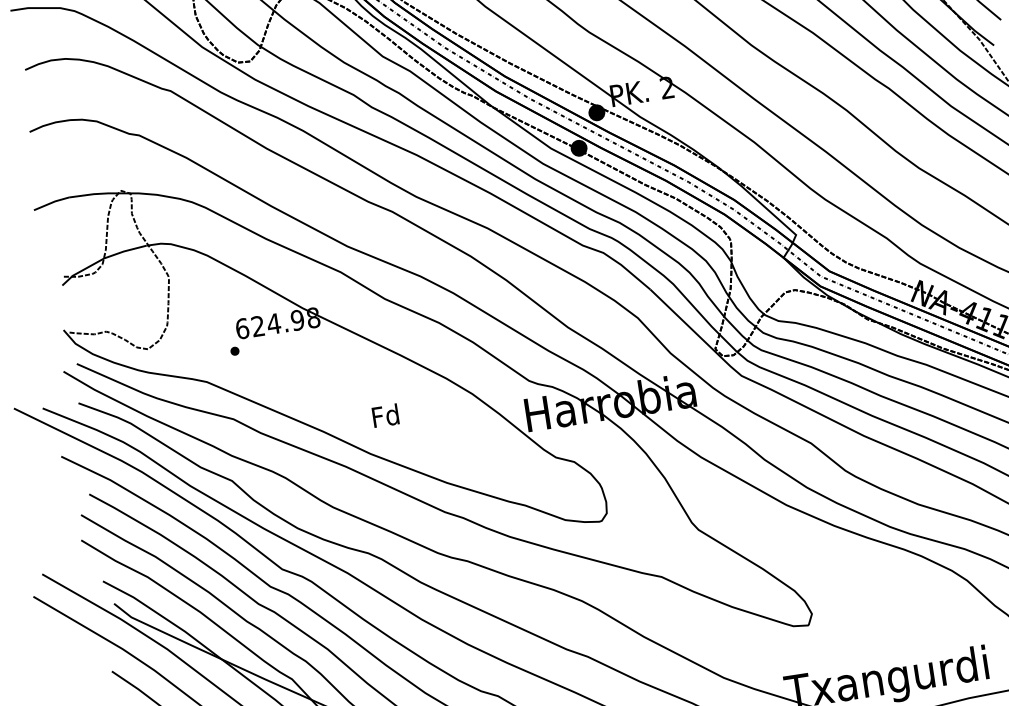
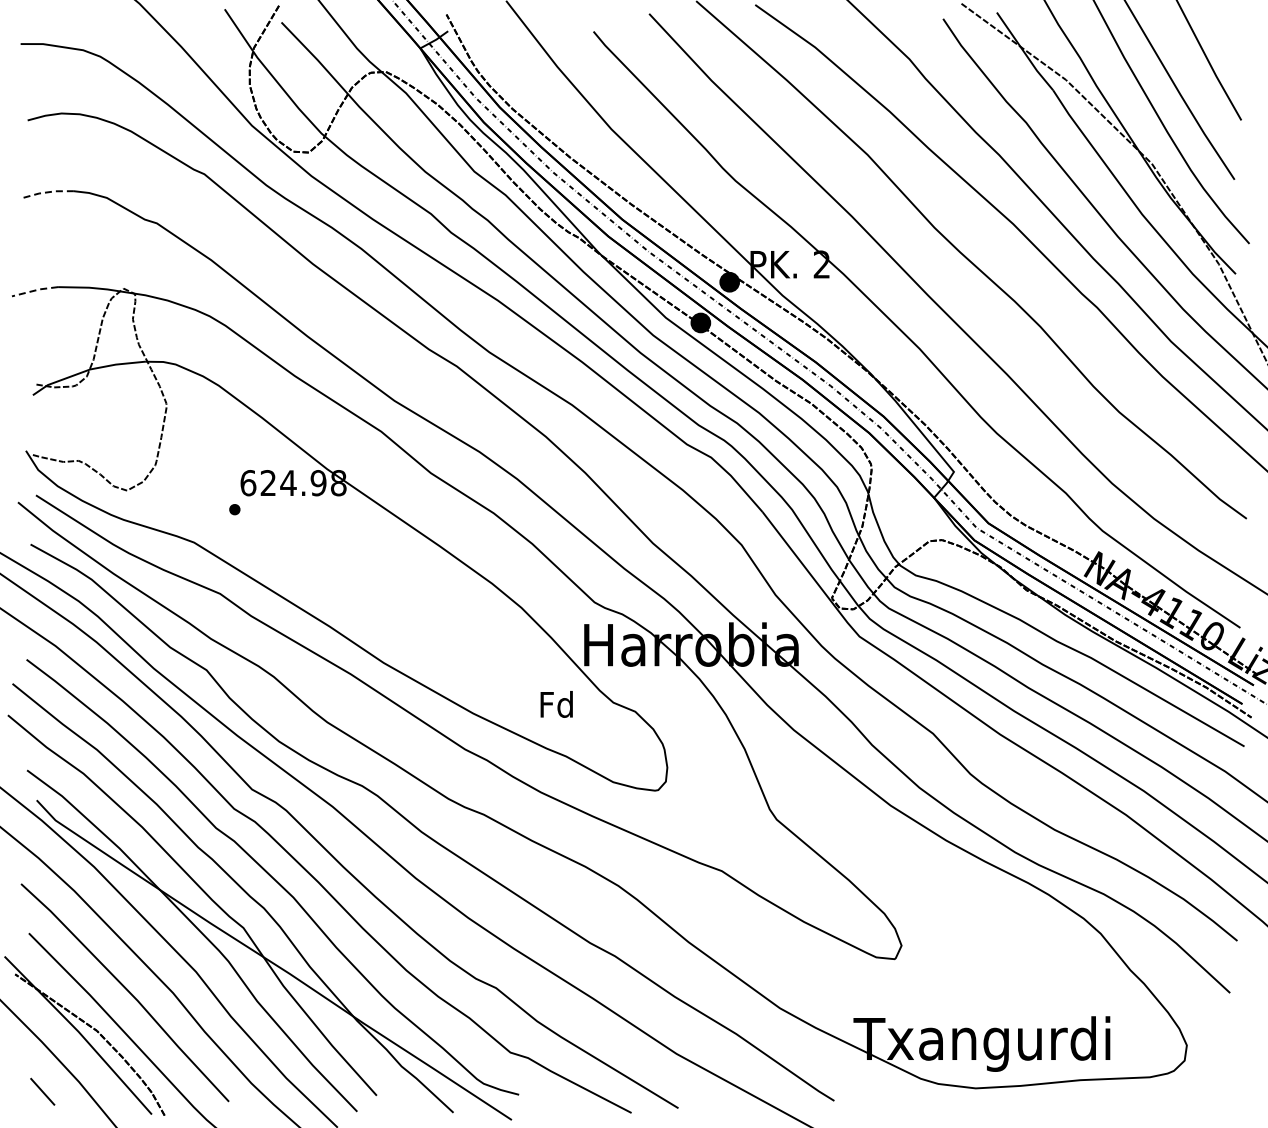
line: (48, 124) -> (46, 192), solid -> dashed
line: (51, 202) -> (35, 290), solid -> dashed
text: (385, 415) -> (556, 704), moved

